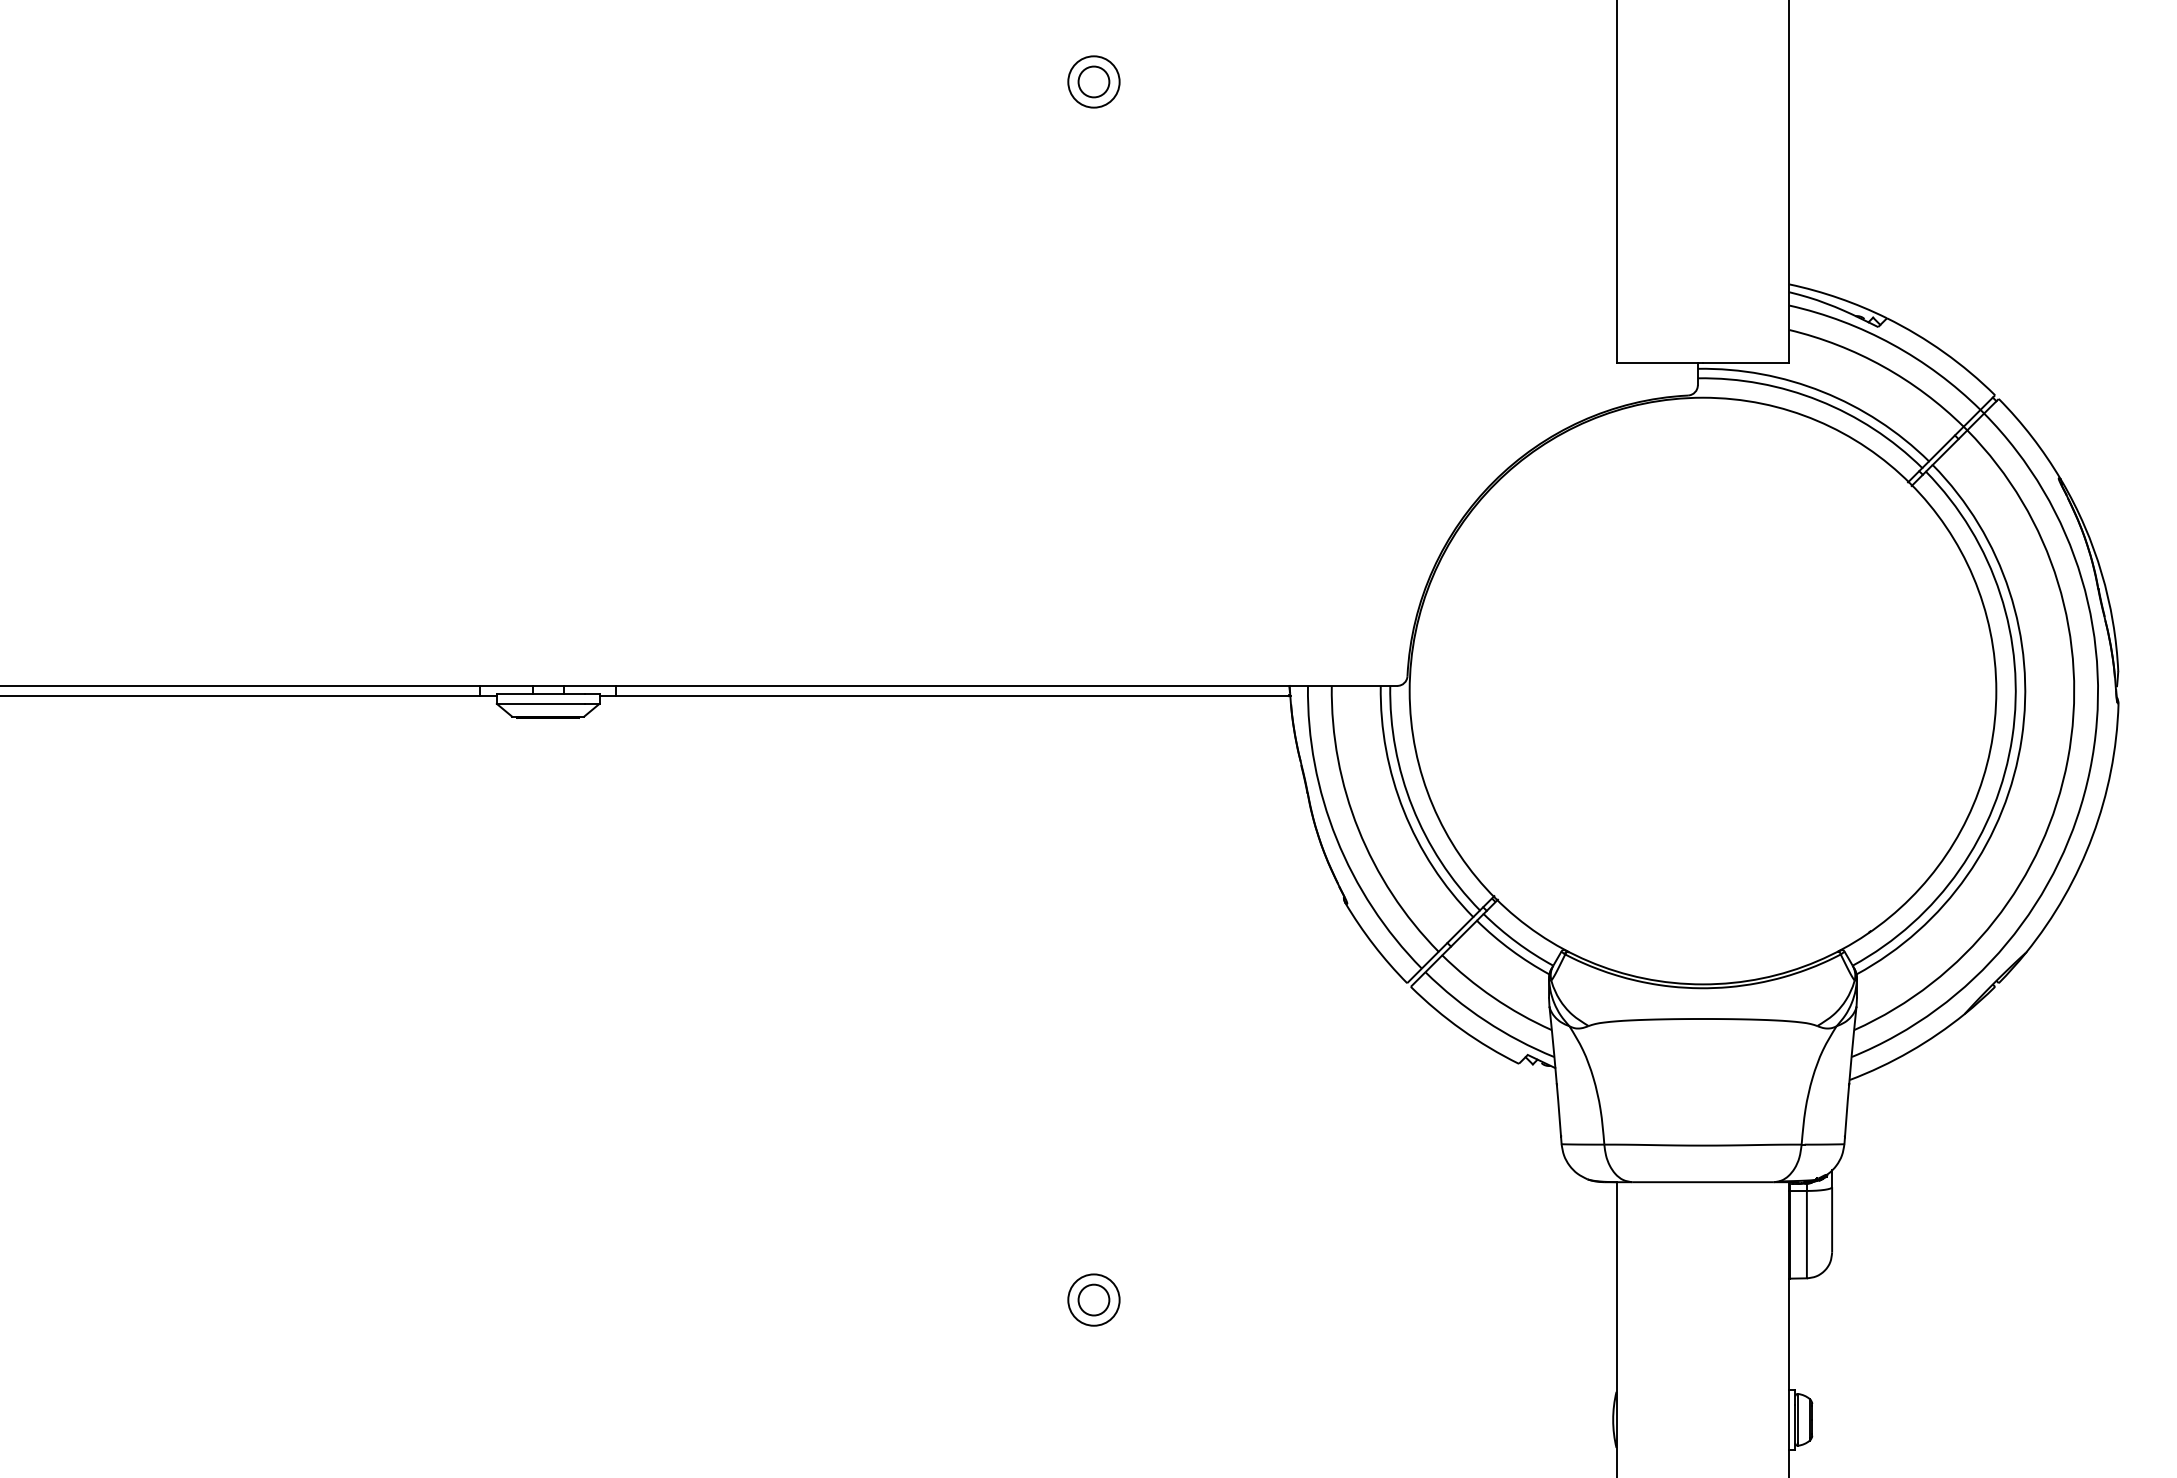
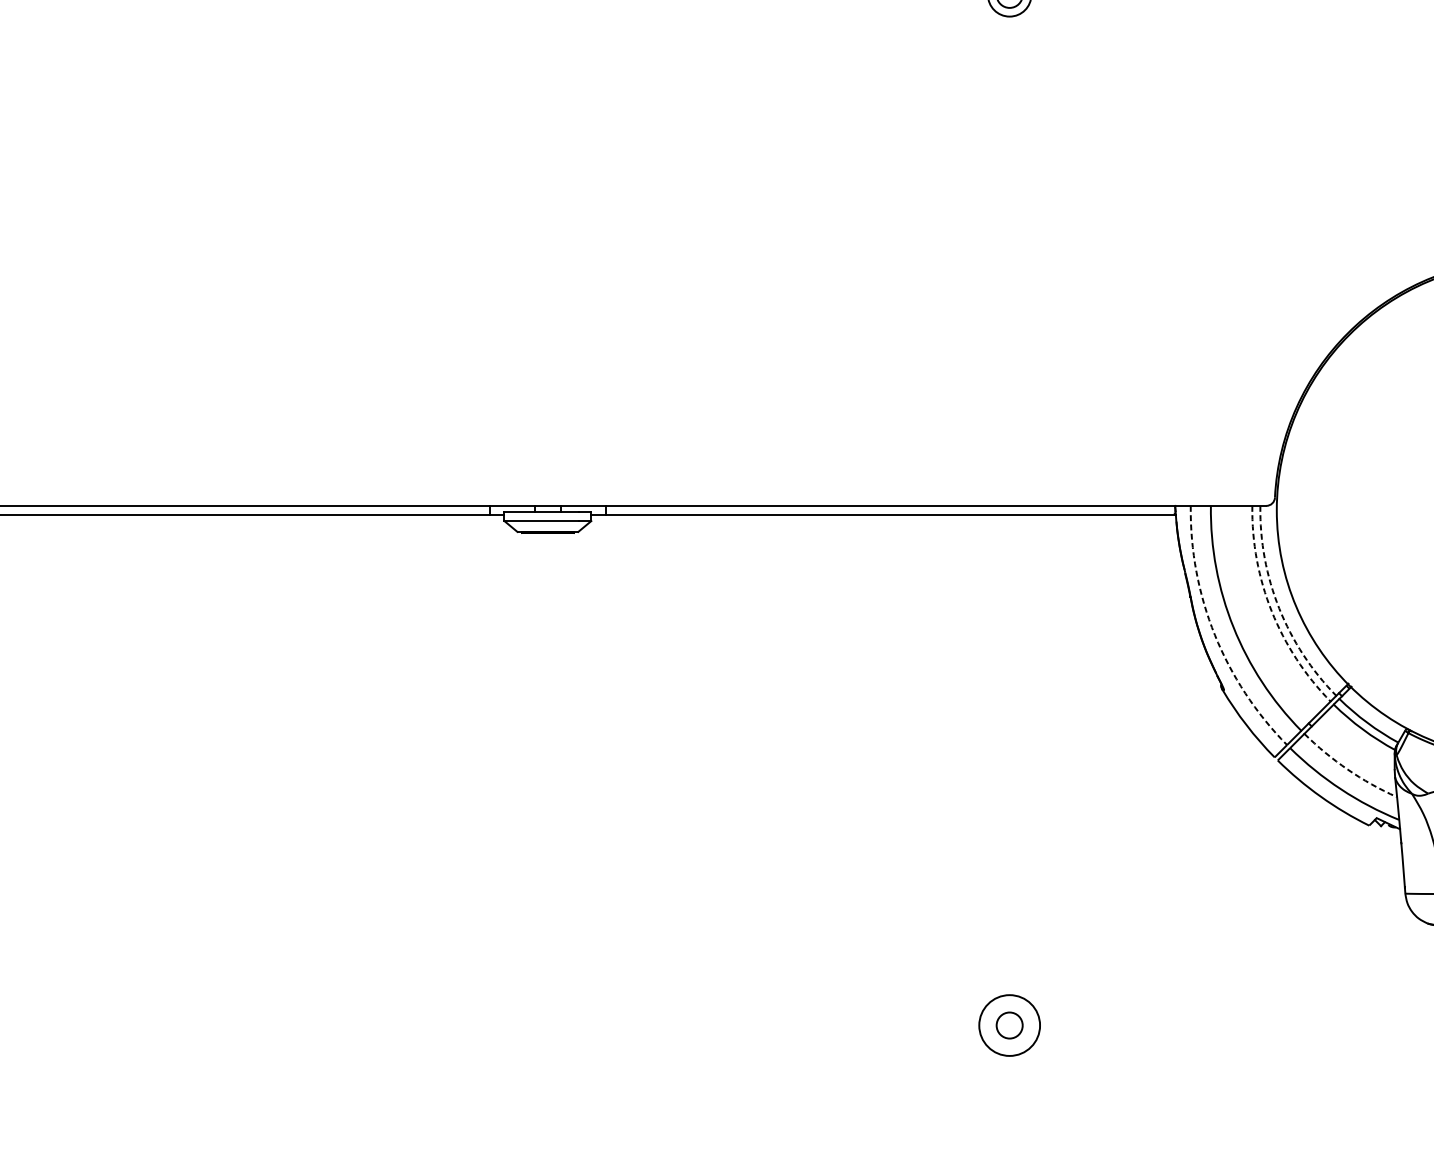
arc: (1412, 807) -> (1279, 608), solid -> dashed
arc: (1403, 810) -> (1271, 611), solid -> dashed
arc: (1336, 838) -> (1214, 634), solid -> dashed
arc: (1493, 997) -> (1347, 769), solid -> dashed
circle: (1093, 1299) -> (1009, 1025), size x1.4

